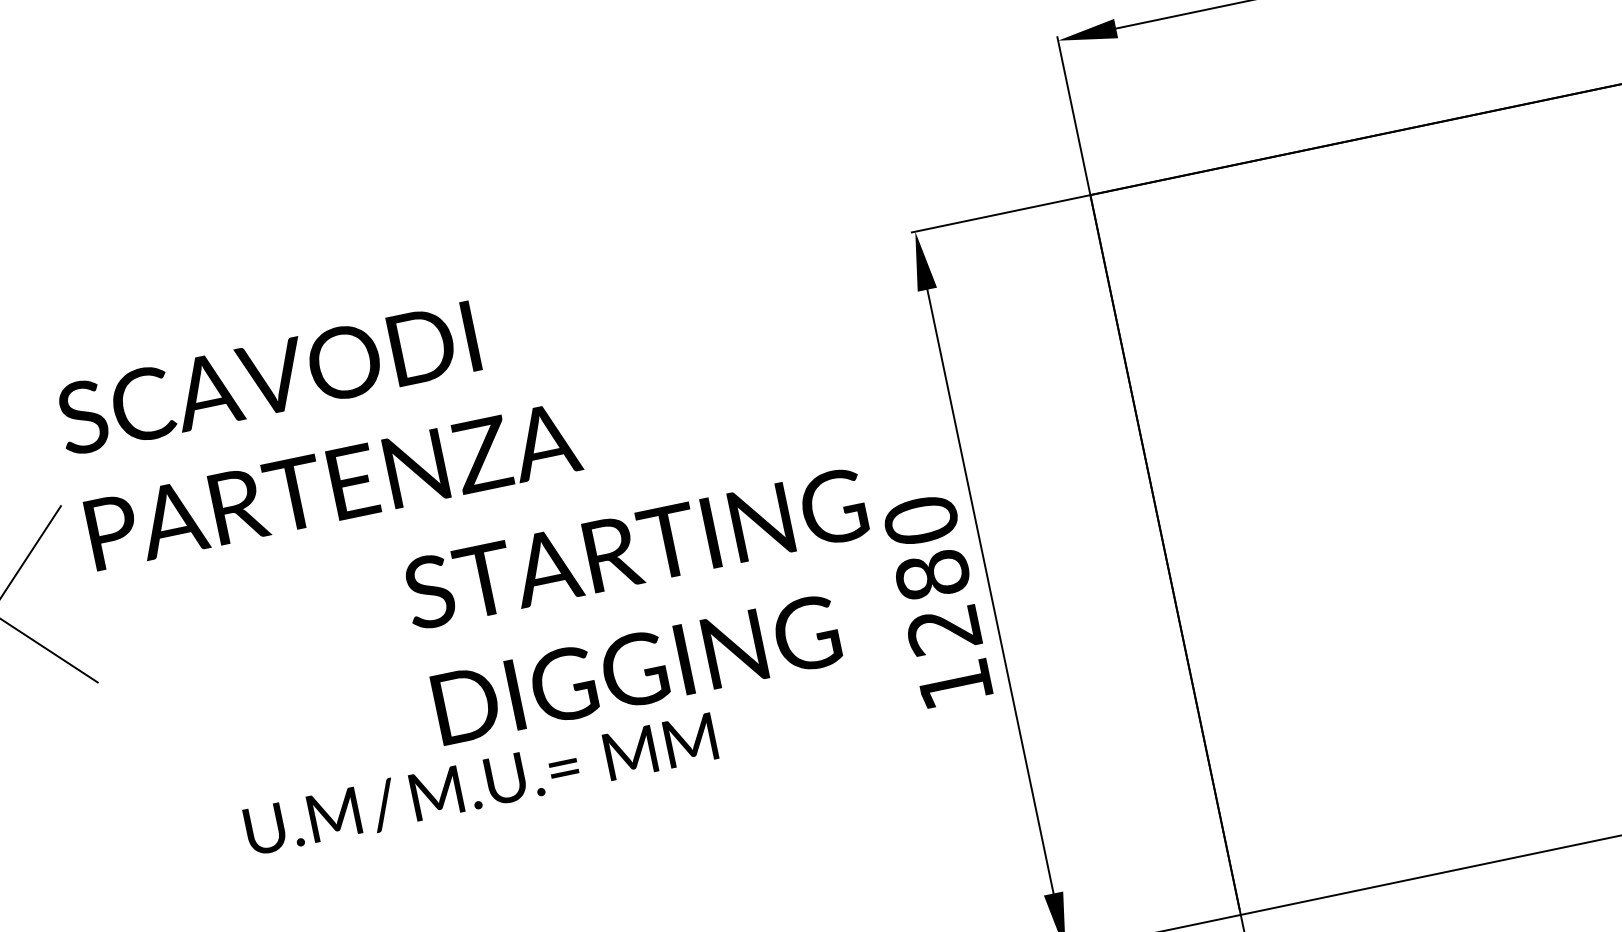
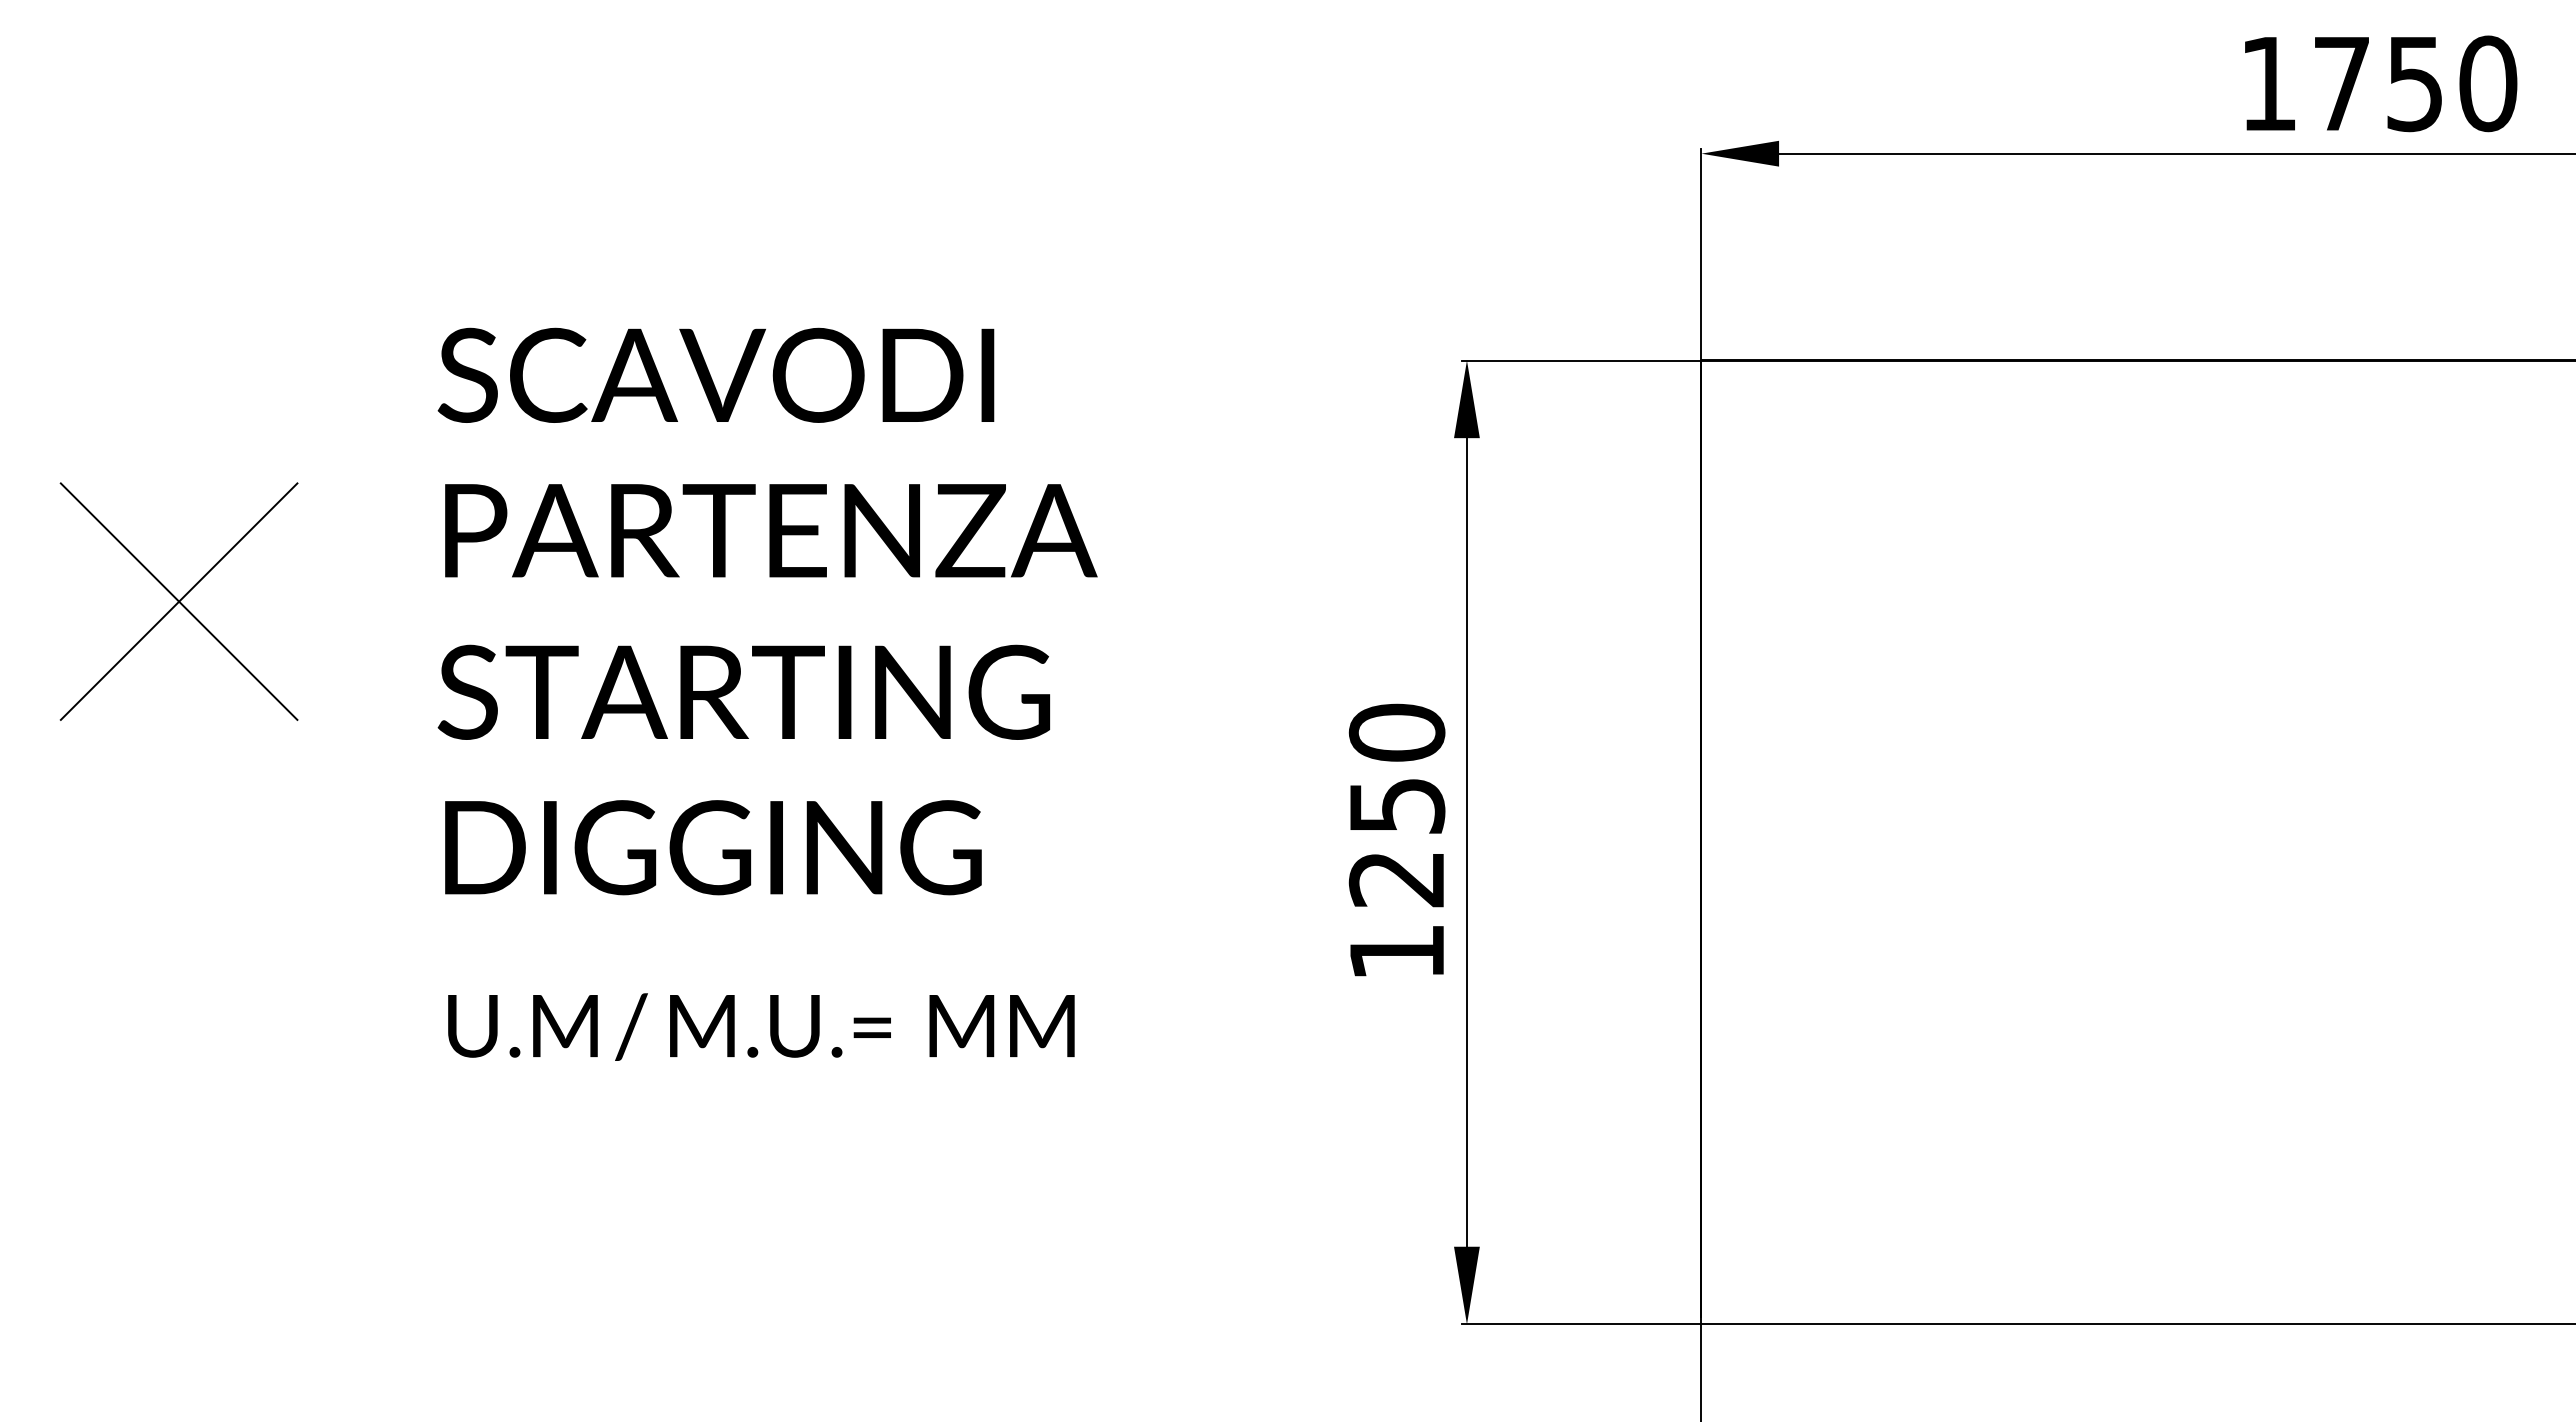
text: (318, 428) -> (767, 452), moved
text: (932, 575) -> (1396, 805), 1280 -> 1250
text: (647, 606) -> (743, 769), moved
text: (480, 784) -> (761, 1026), moved

